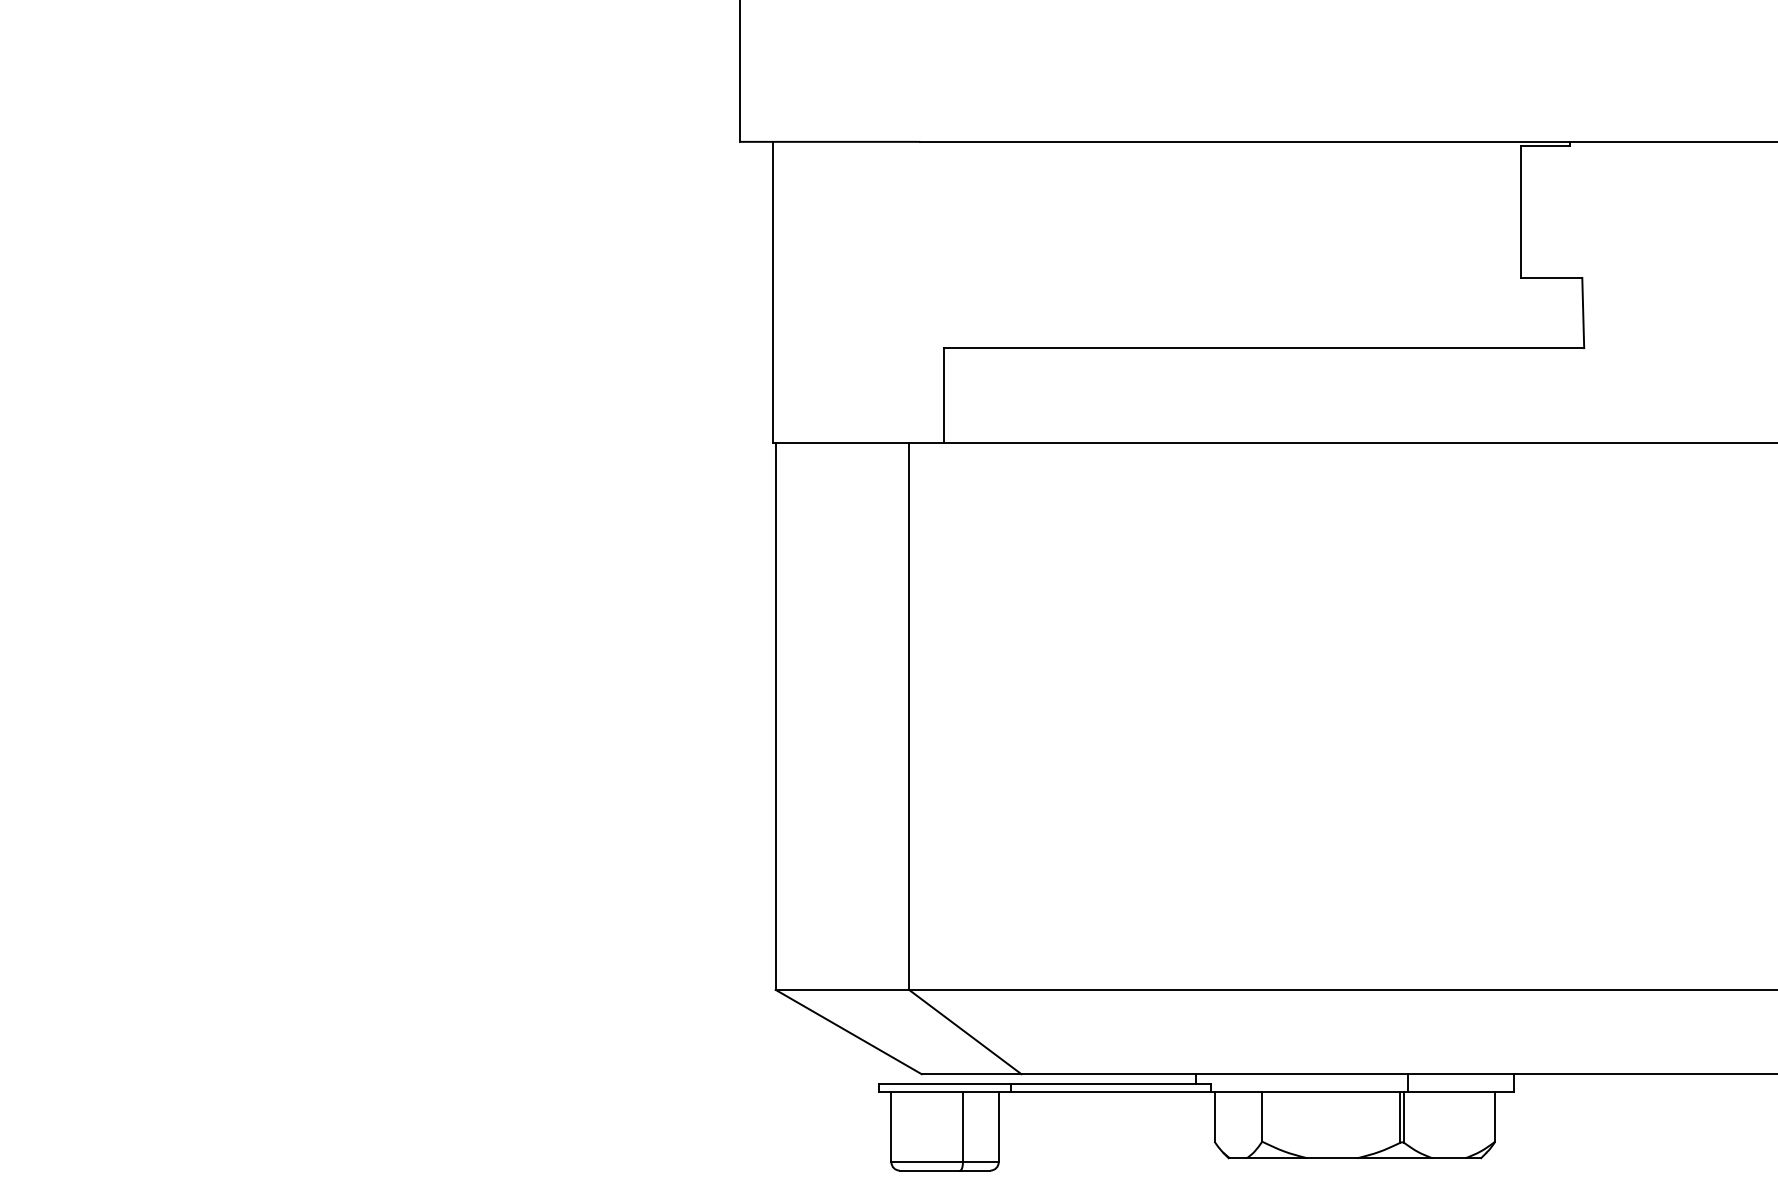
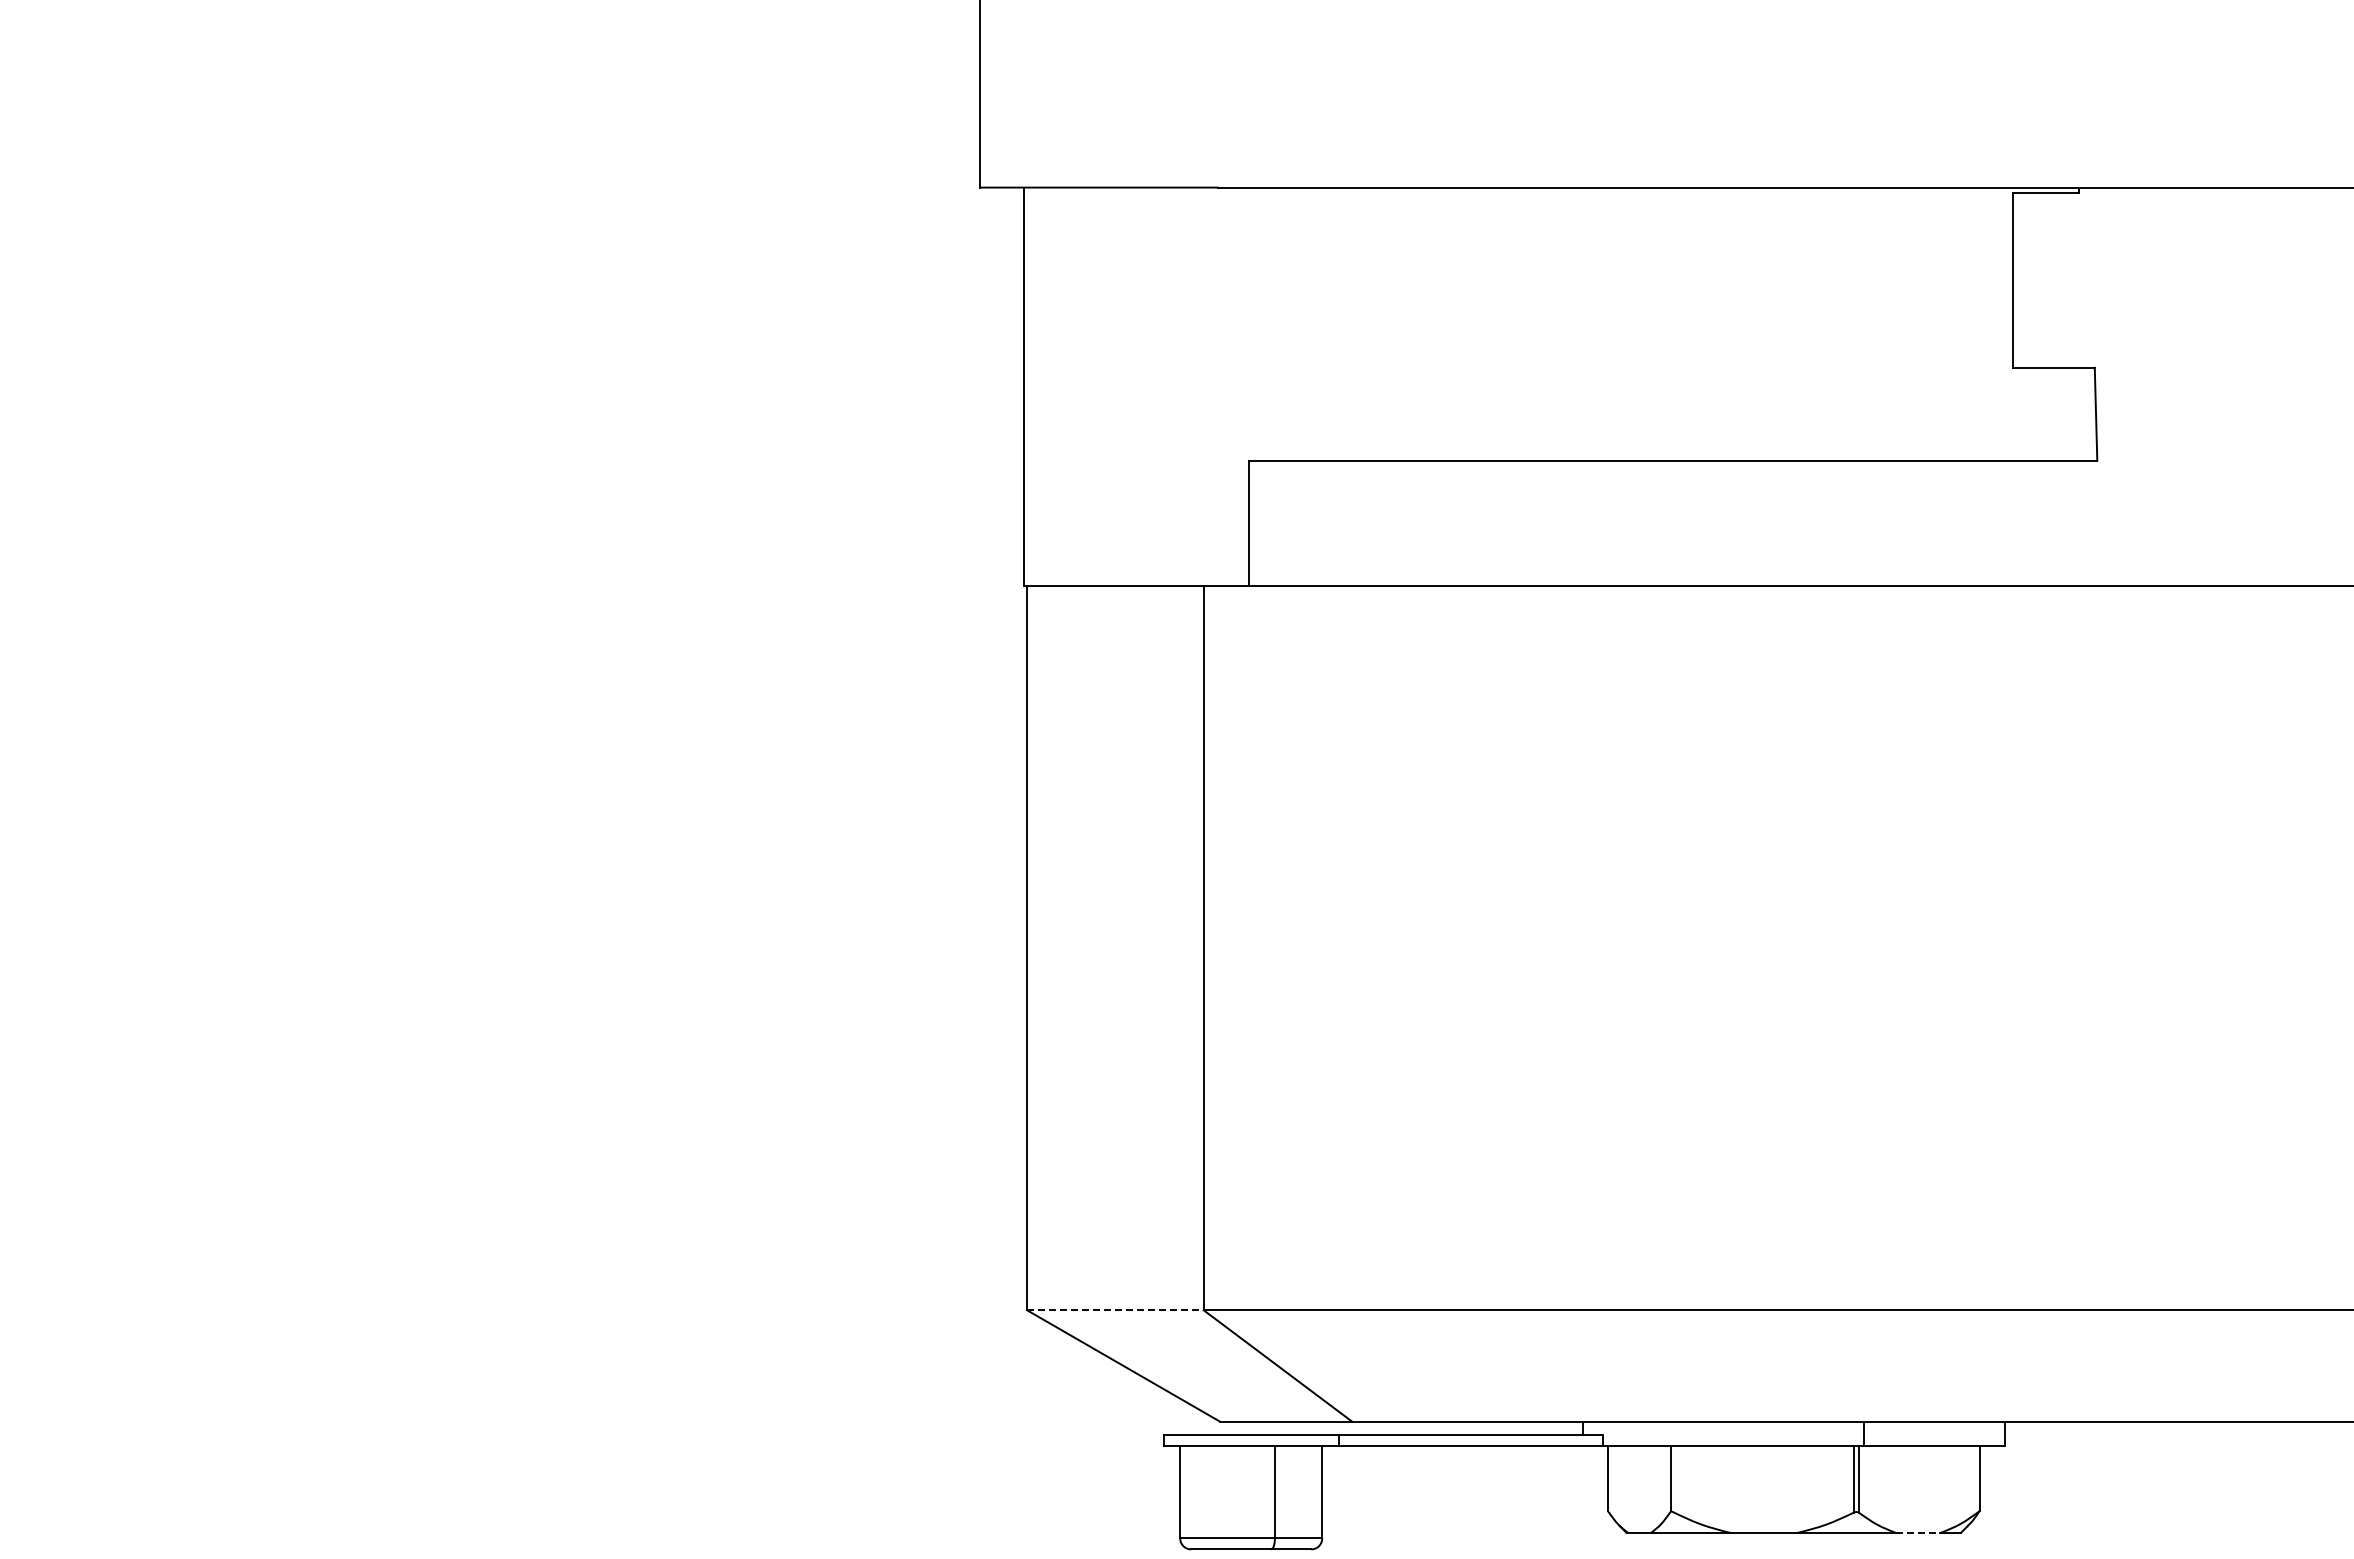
line: (842, 990) -> (1115, 1310), solid -> dashed
line: (1449, 1158) -> (1918, 1533), solid -> dashed

